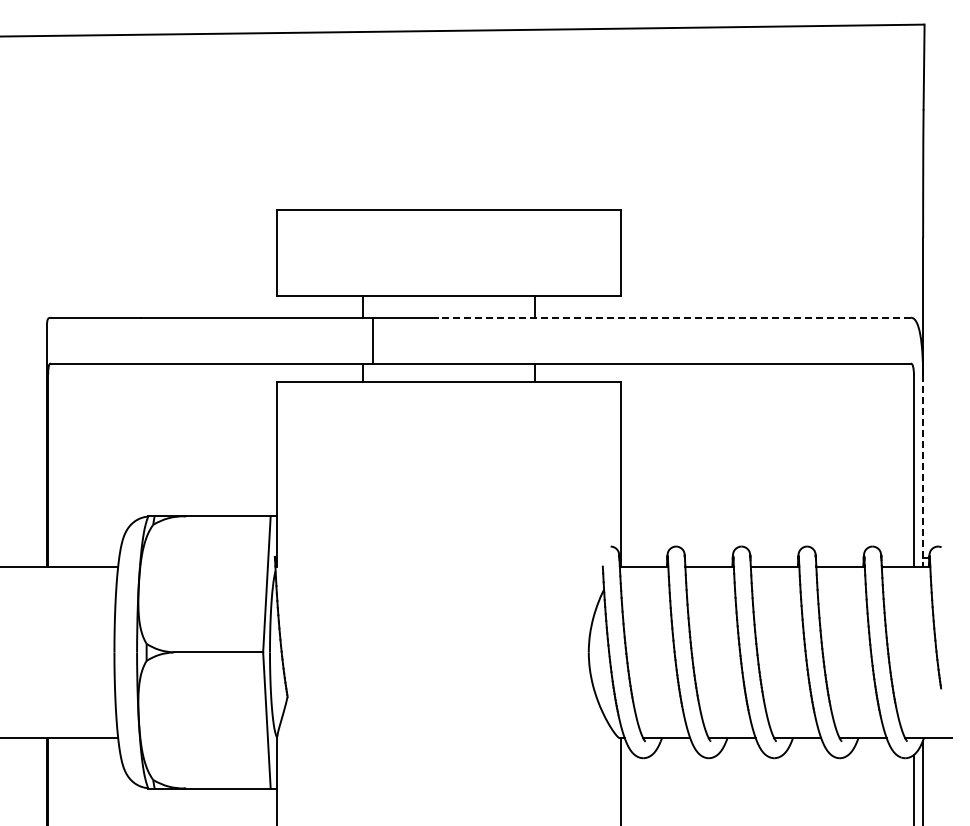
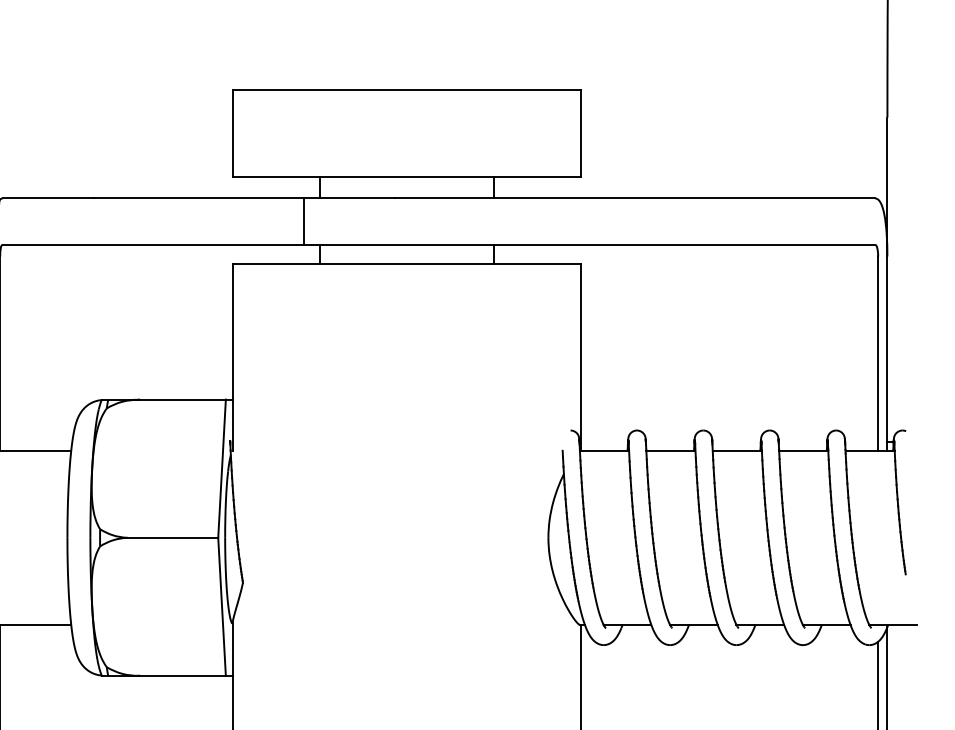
line: (674, 317) -> (635, 198), dashed -> solid
line: (373, 340) -> (303, 221), moved
line: (923, 470) -> (887, 353), dashed -> solid

